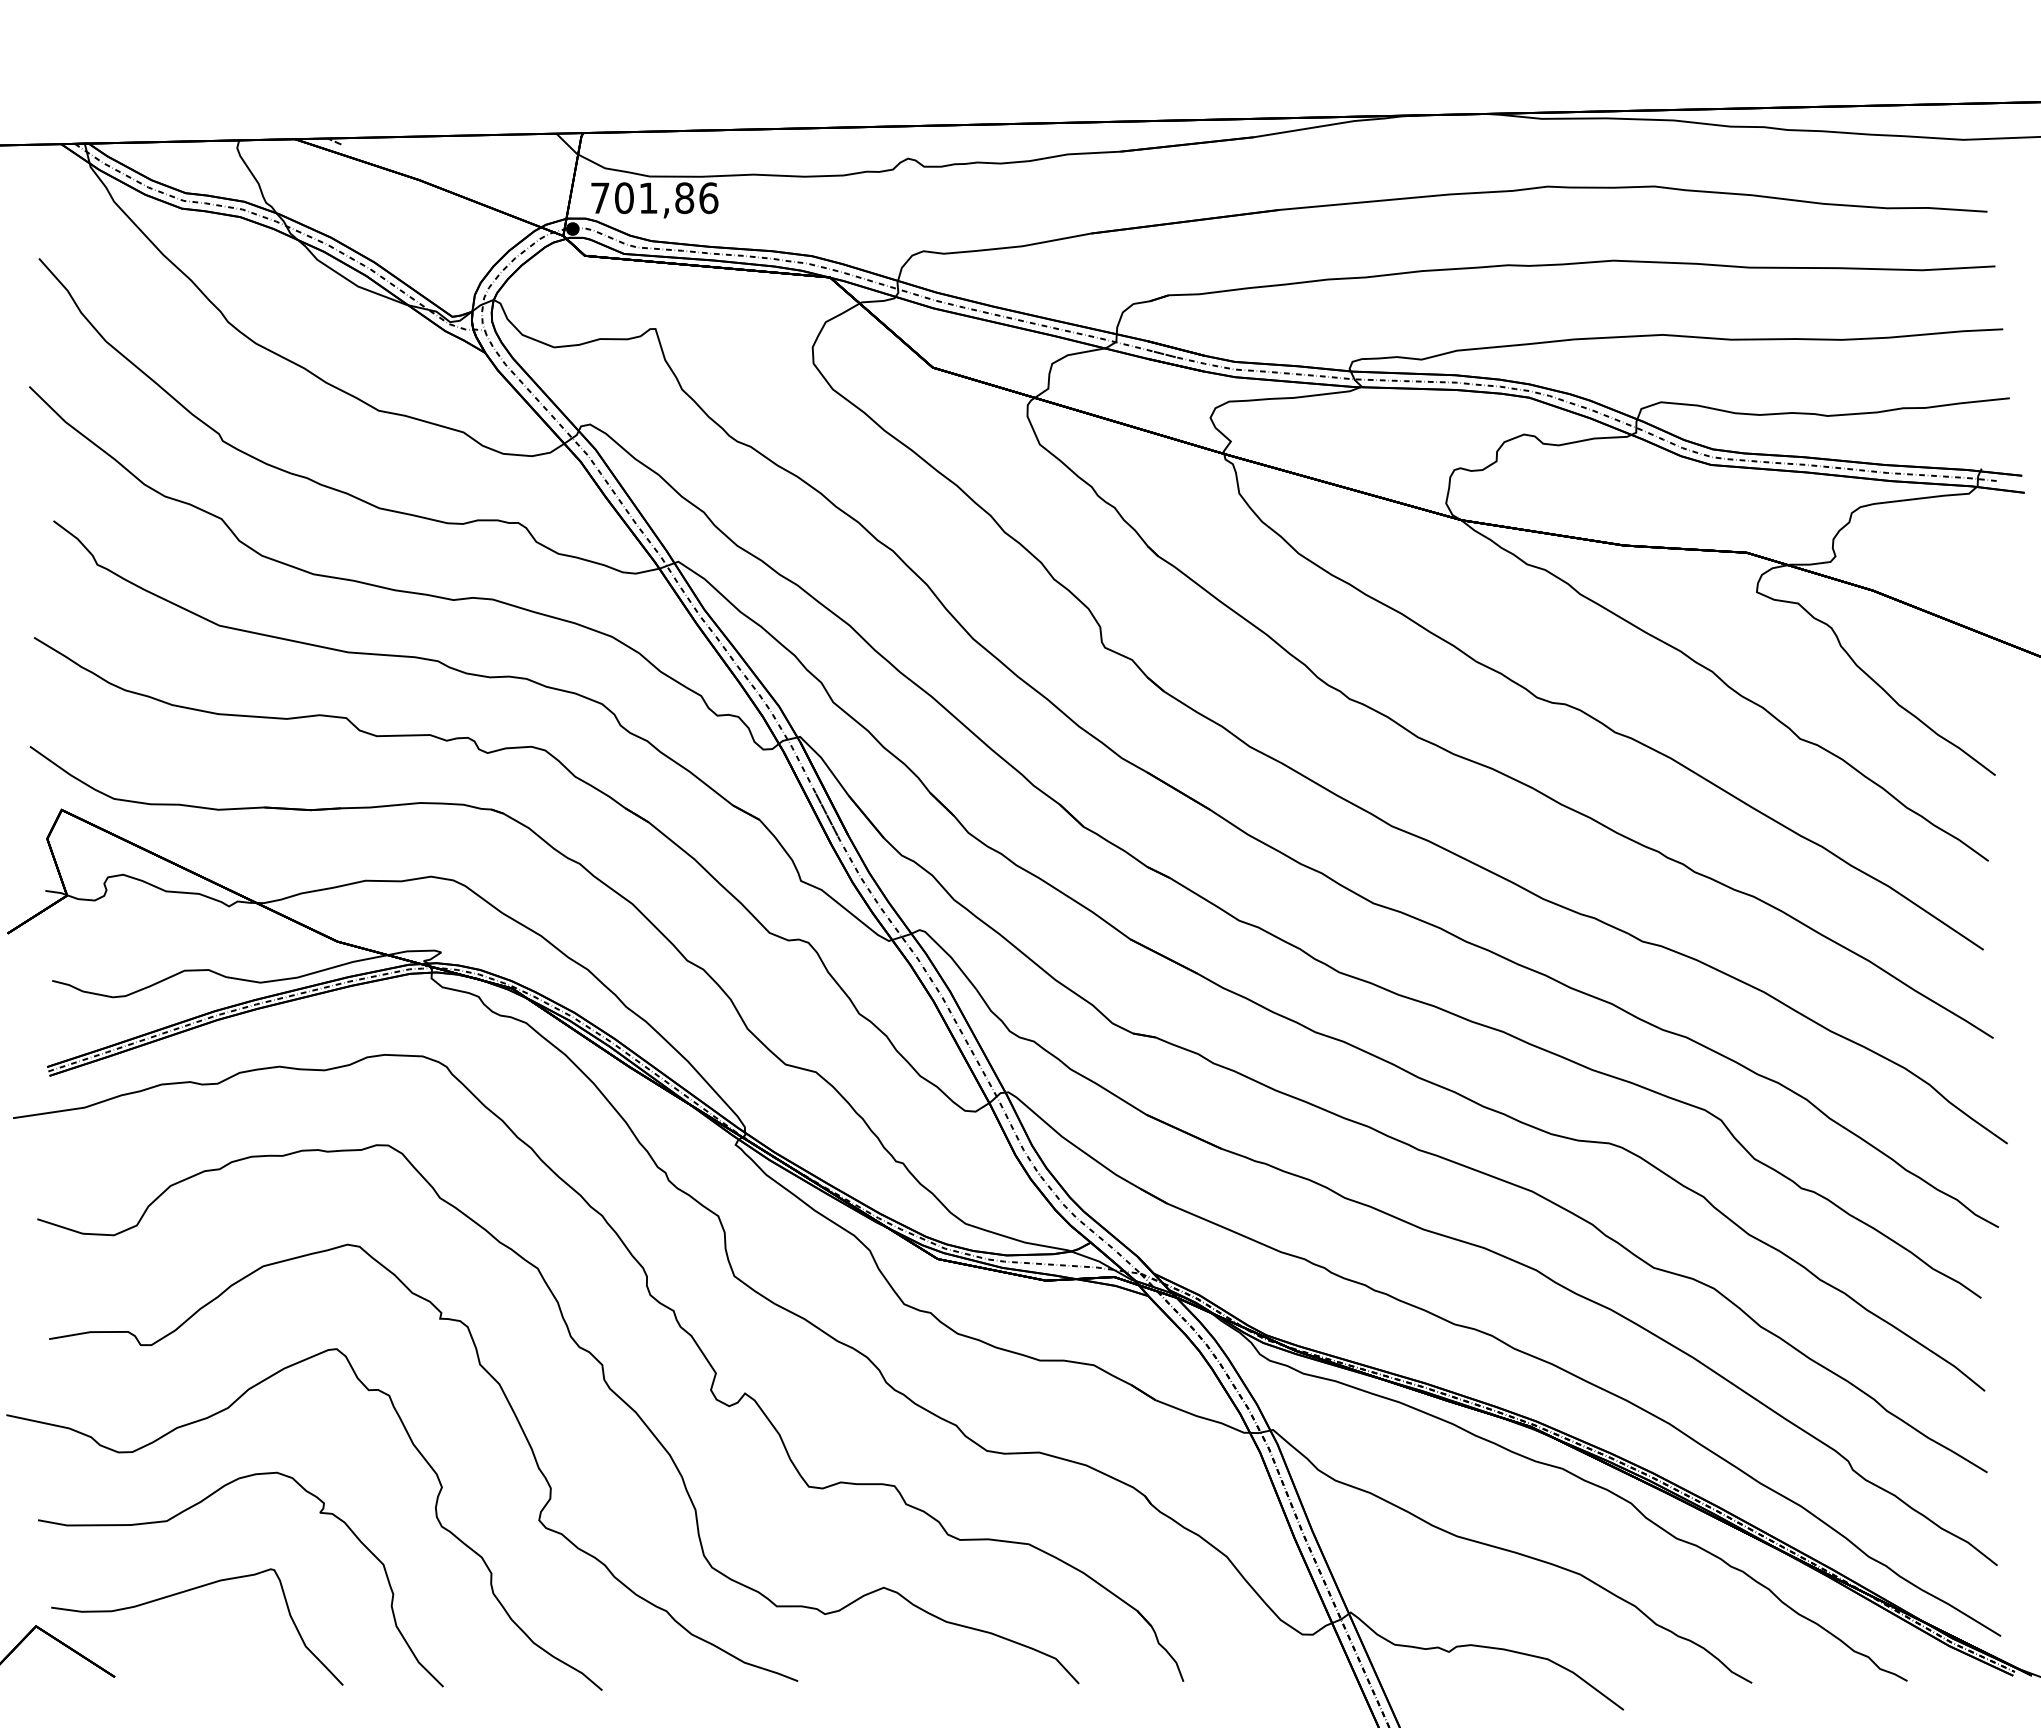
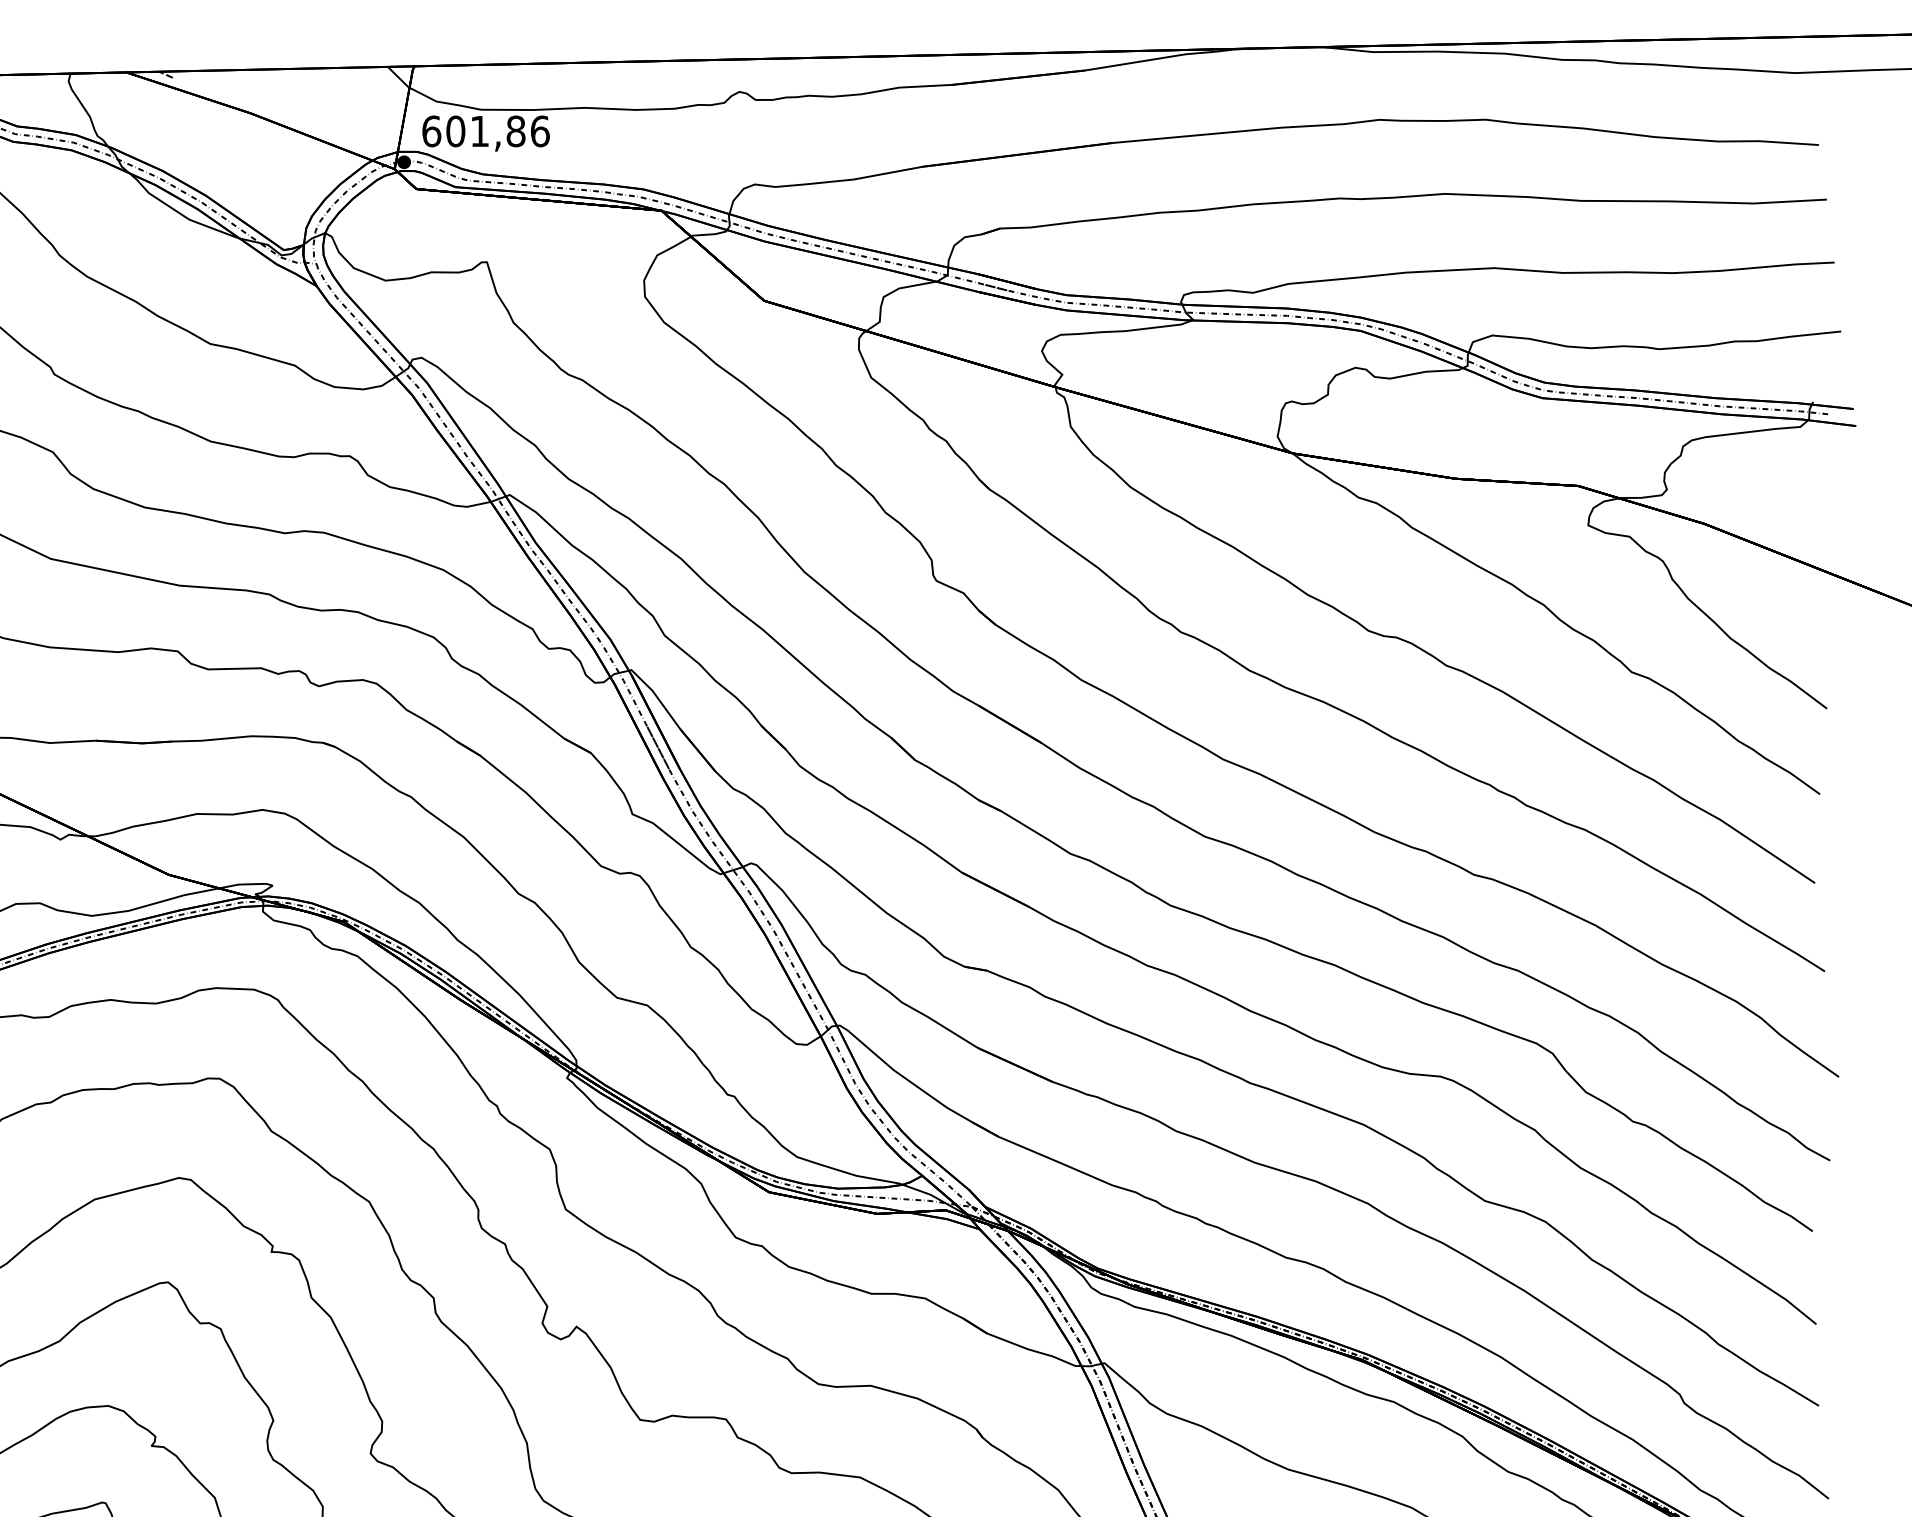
text: (600, 198) -> (431, 131), 701,86 -> 601,86

